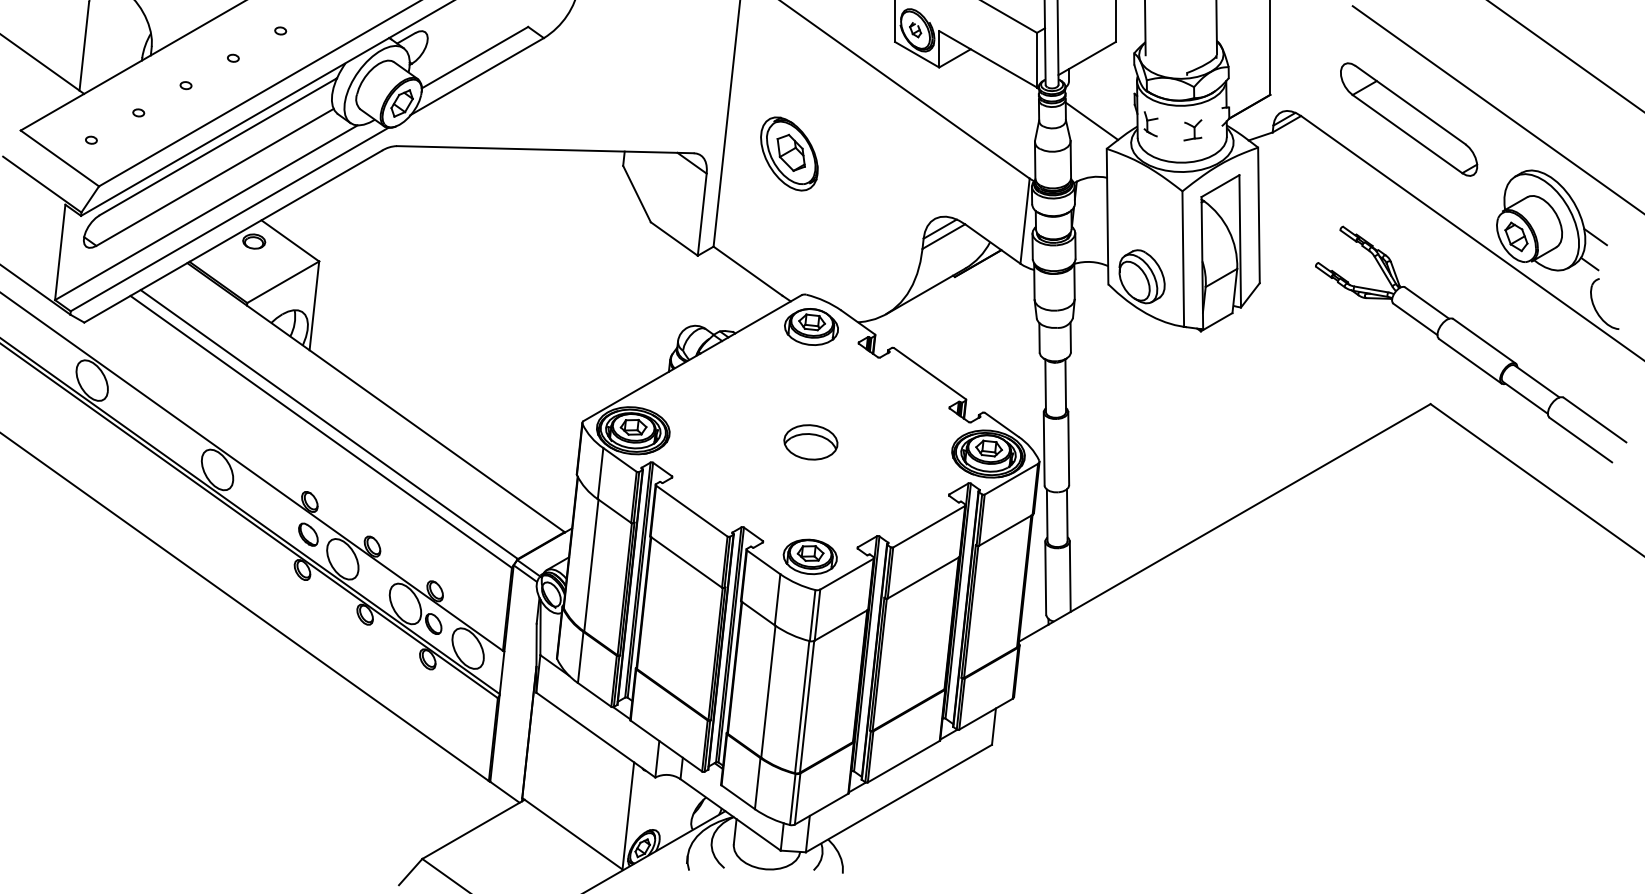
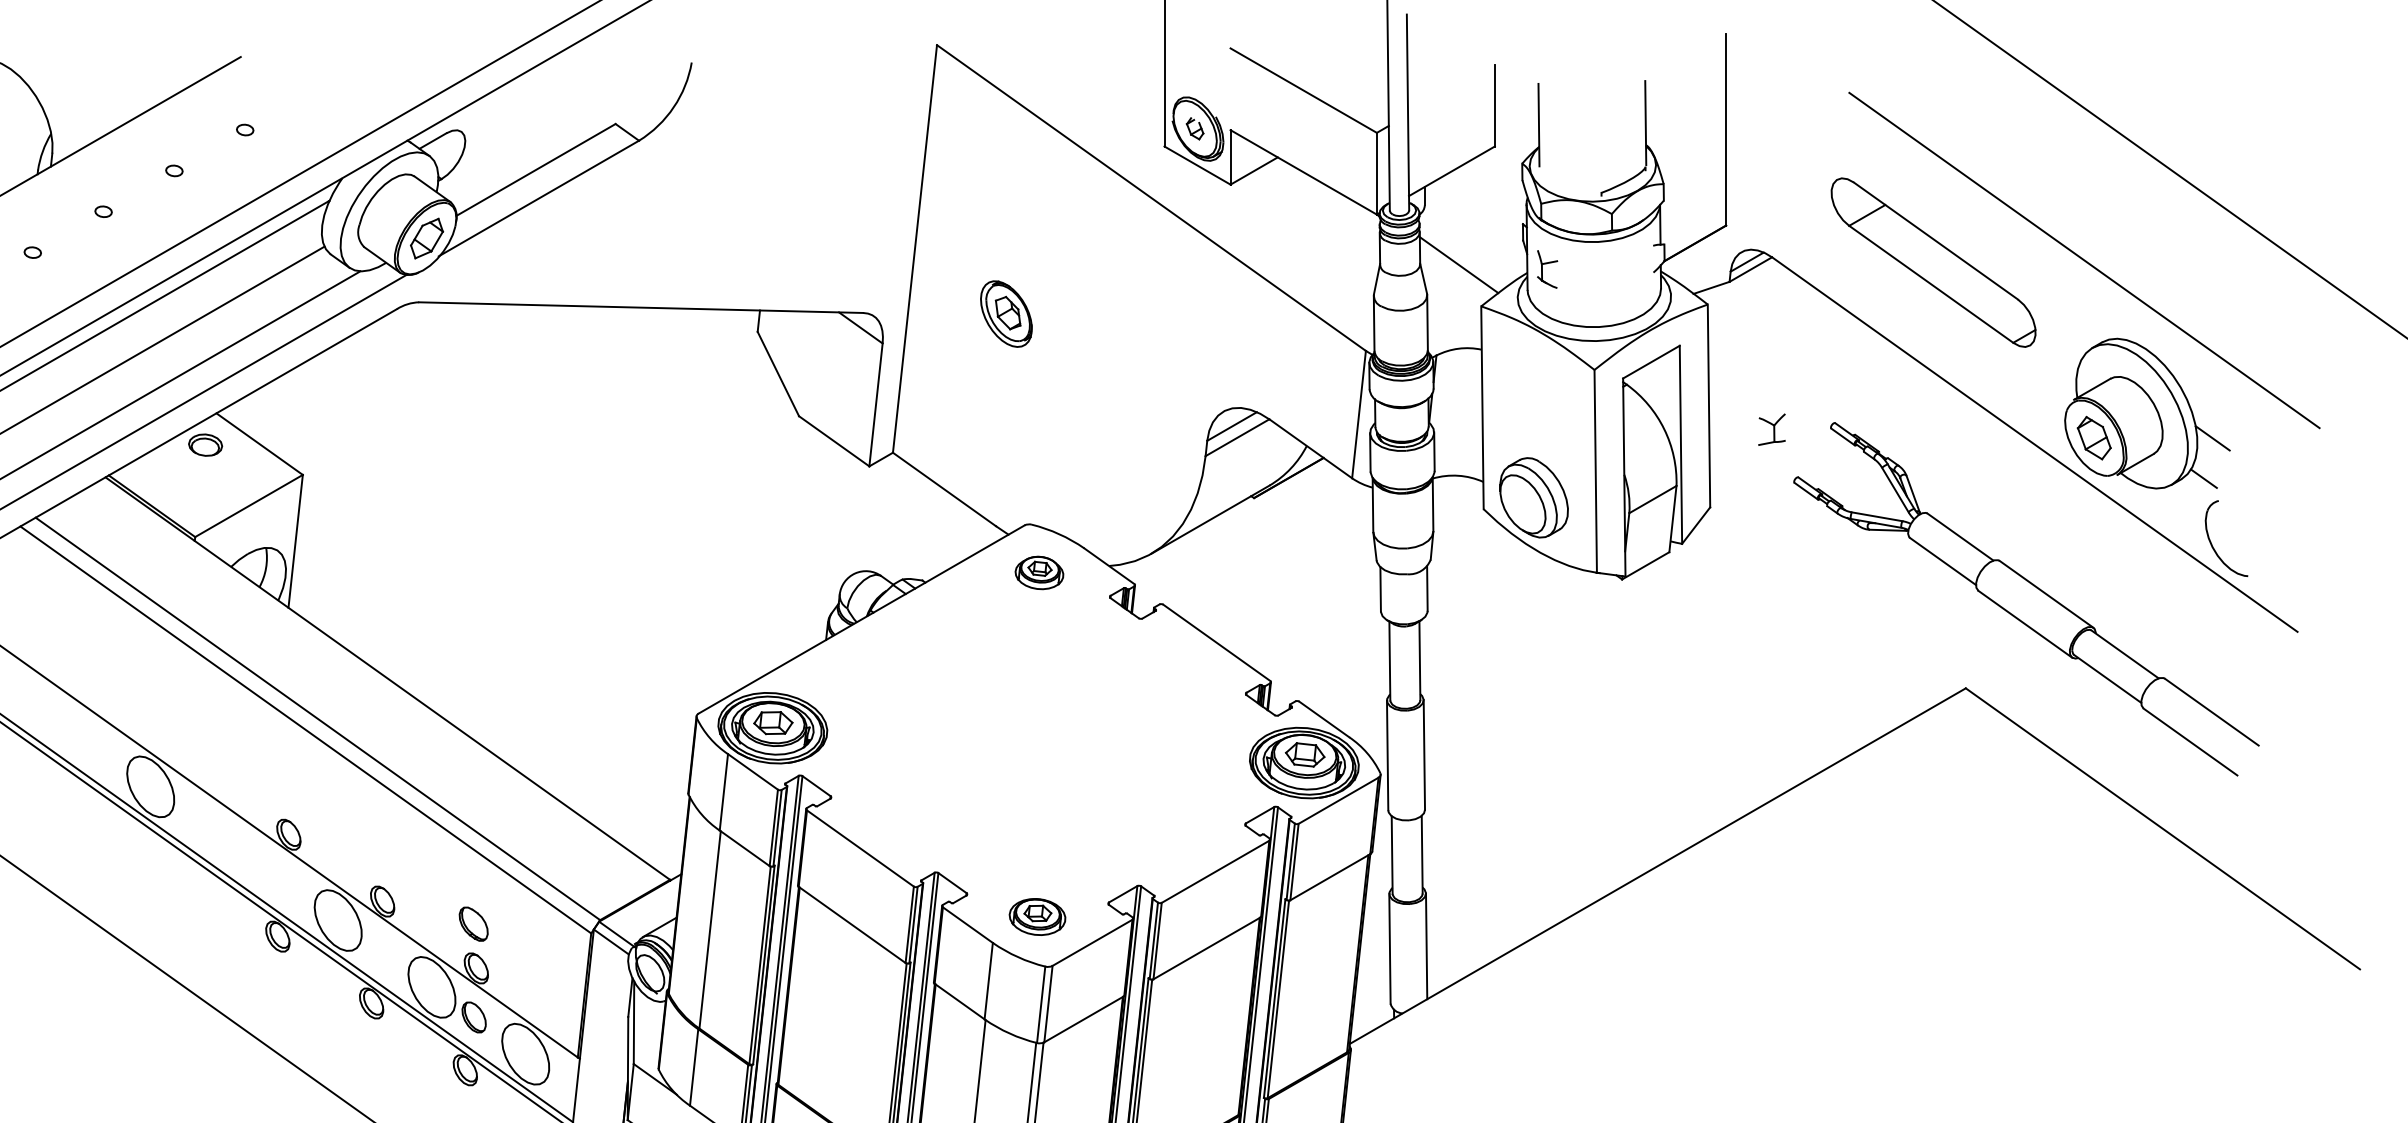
part: (1192, 130) -> (1771, 430), moved
part: (789, 153) -> (1006, 313), size x0.6
part: (811, 326) -> (1039, 572), size x0.6
part: (810, 442) -> (1037, 745), removed
part: (308, 534) -> (473, 923), moved
part: (809, 556) -> (1036, 916), size x0.7

